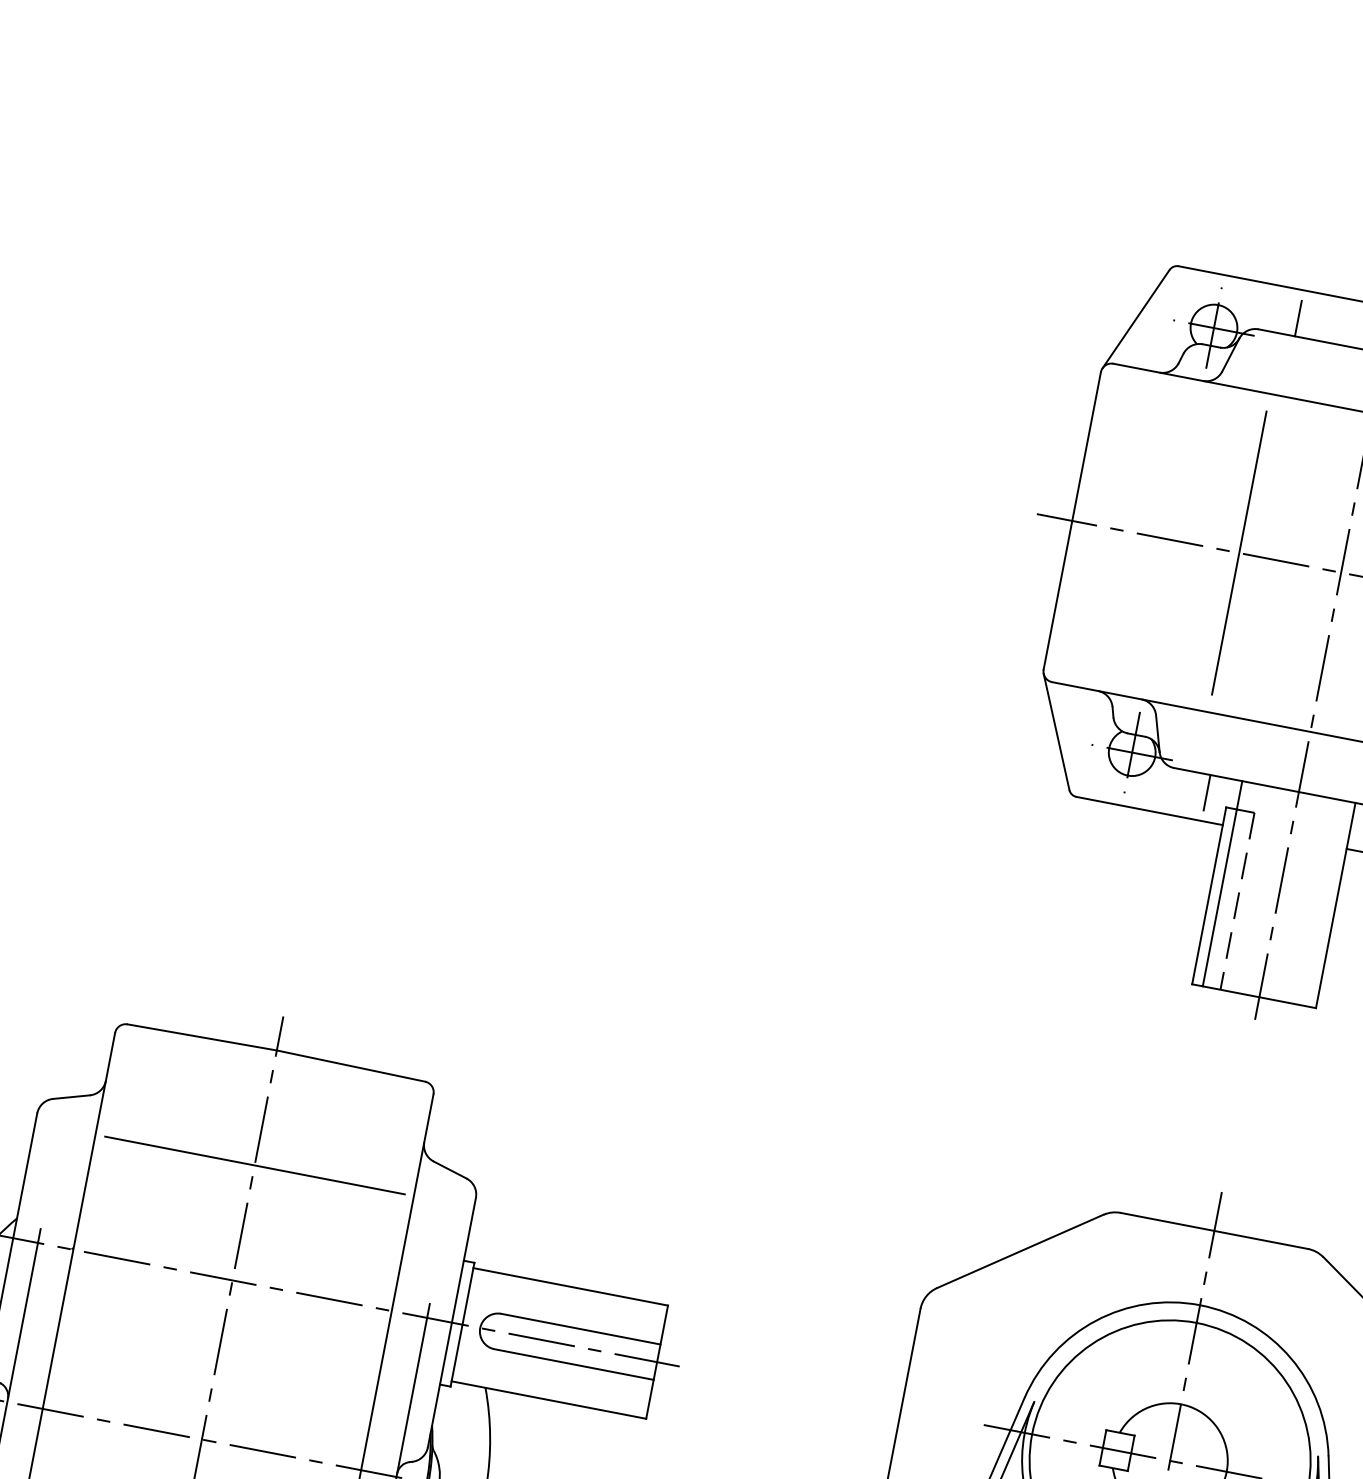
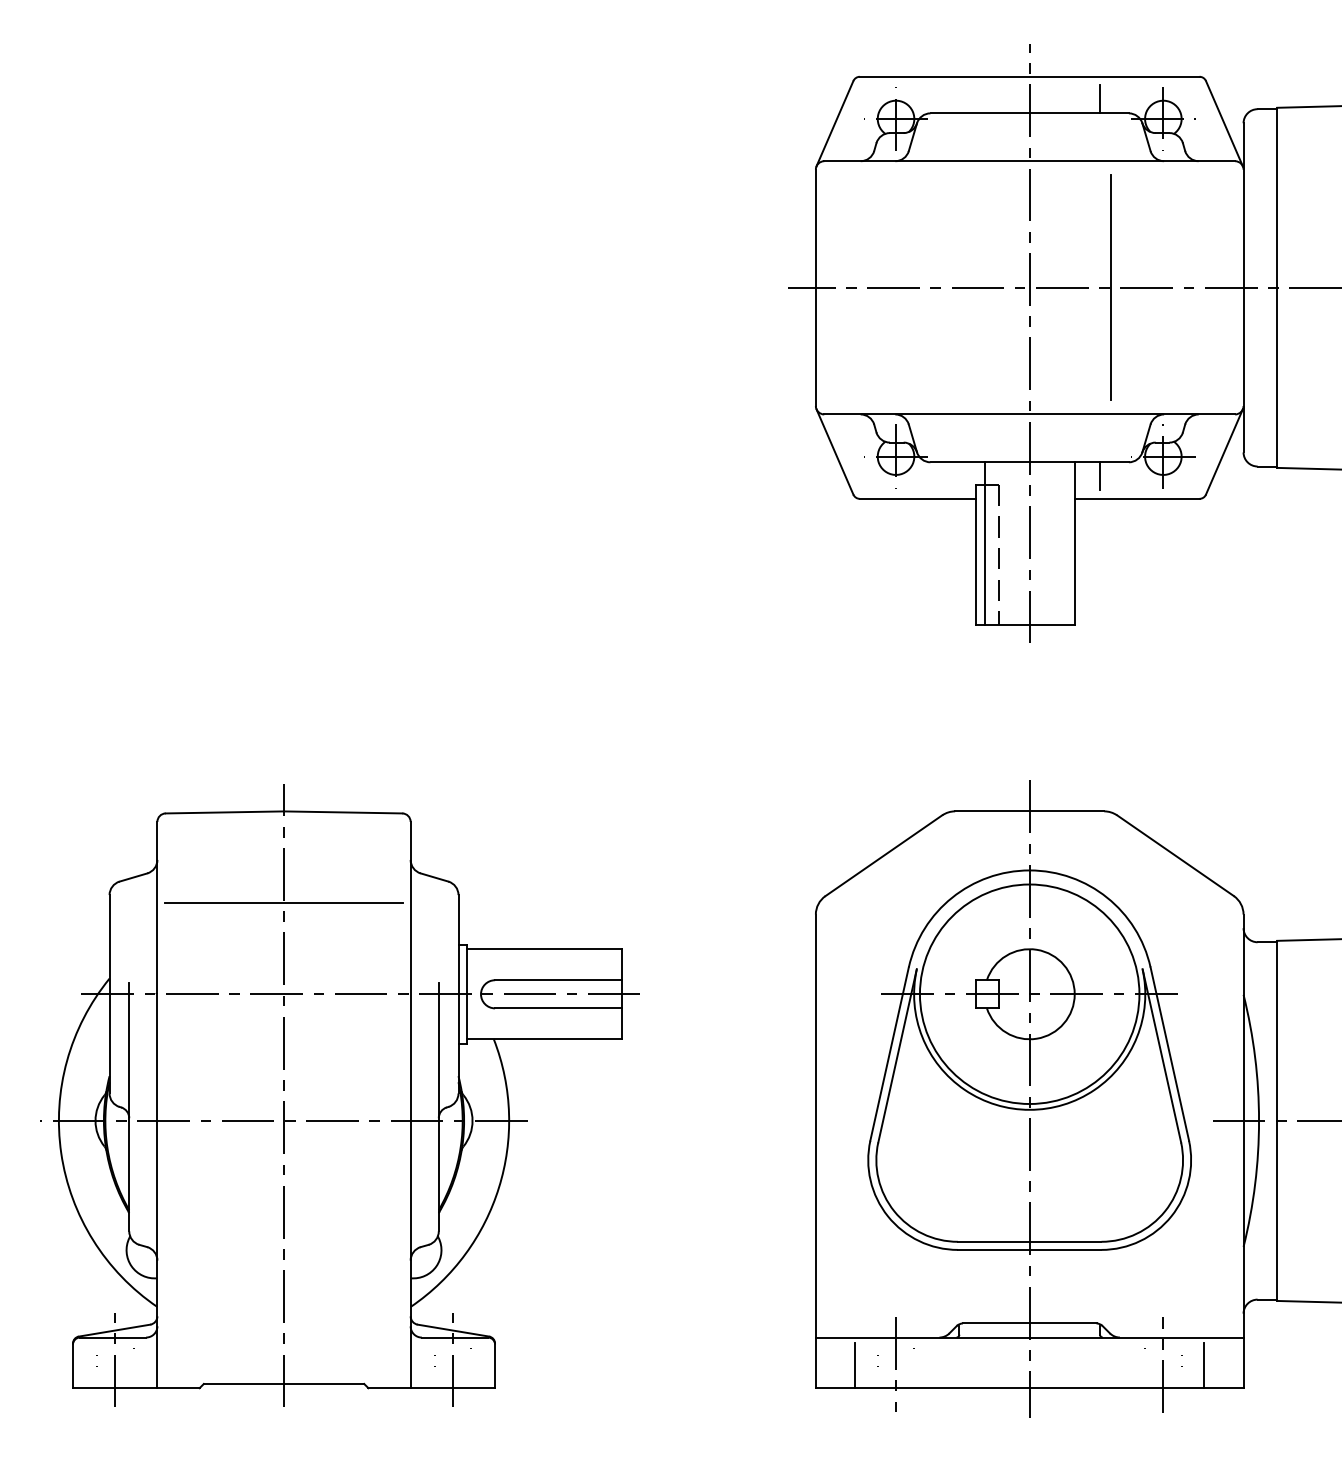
line: (1298, 318) -> (959, 99), removed
line: (1239, 552) -> (948, 287), removed
line: (1207, 792) -> (959, 476), removed

